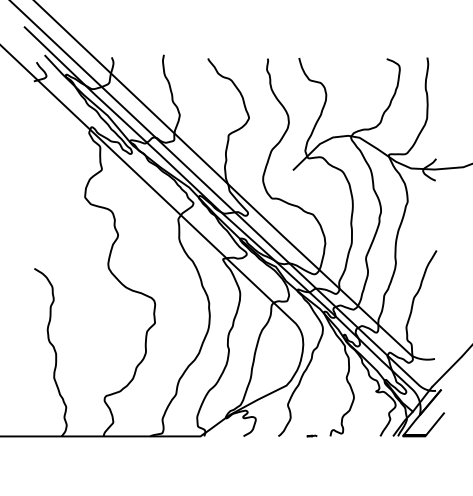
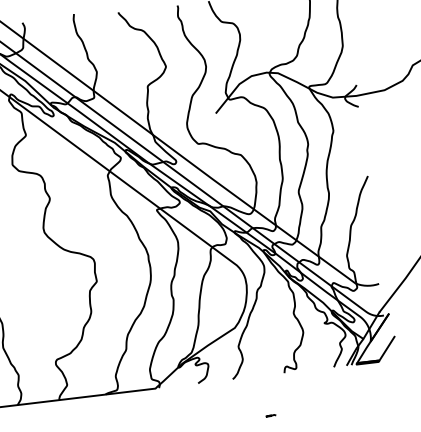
part: (311, 435) -> (270, 415), moved

